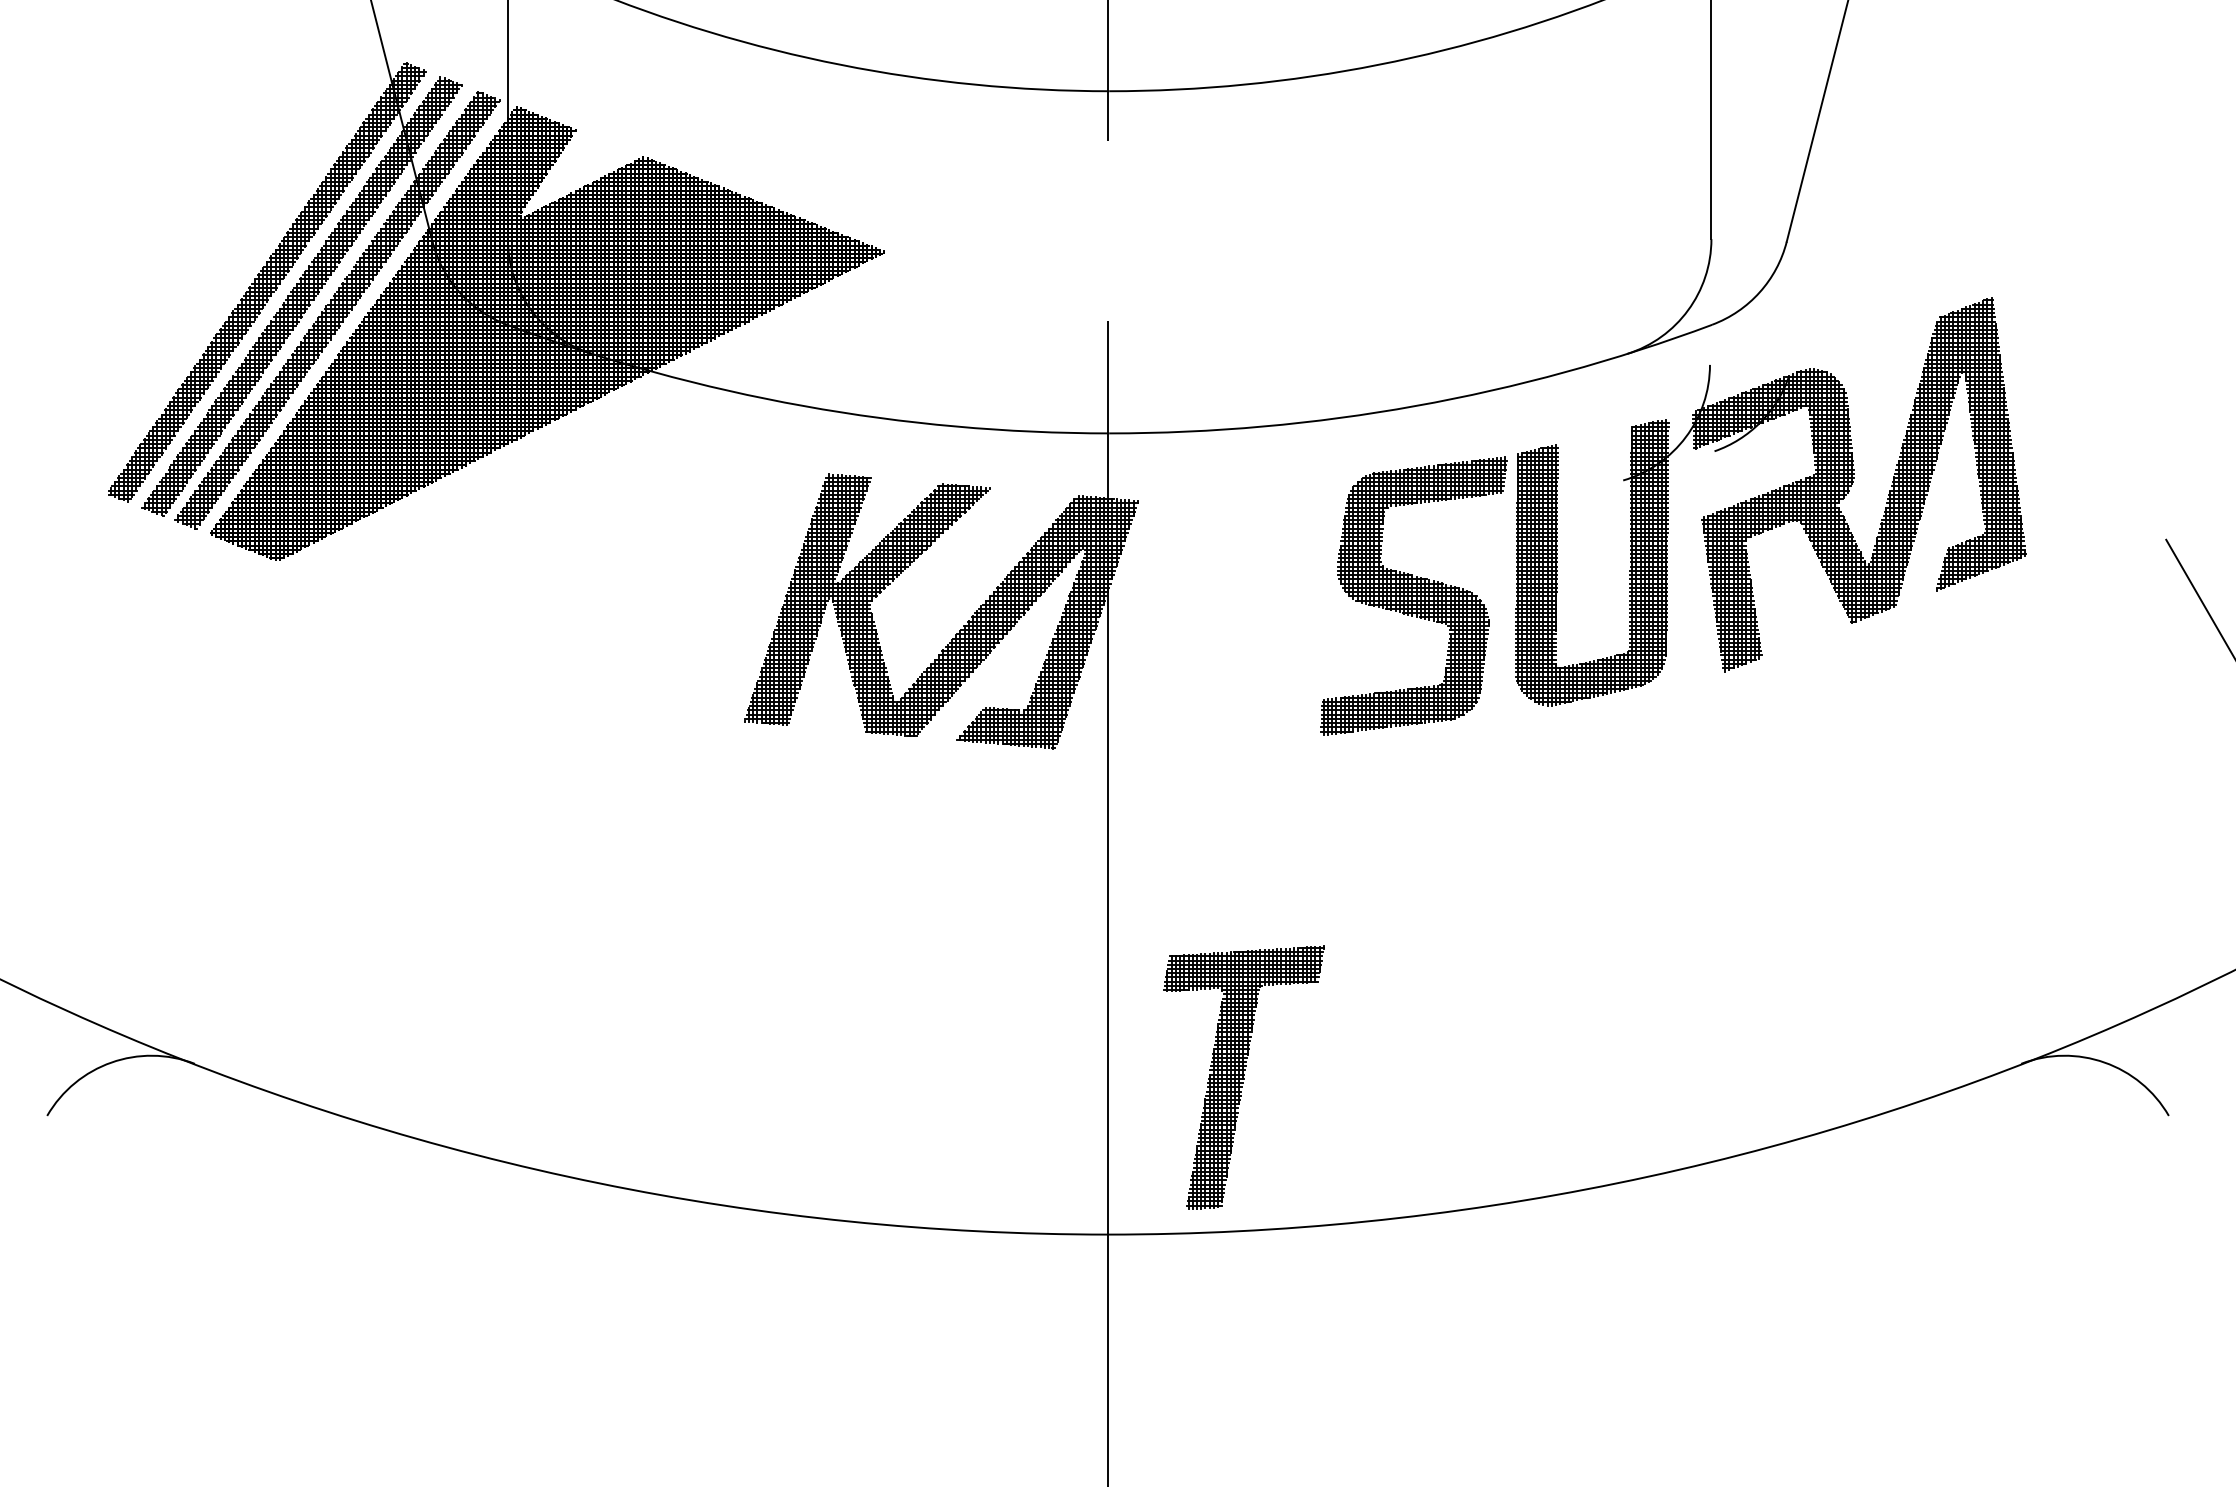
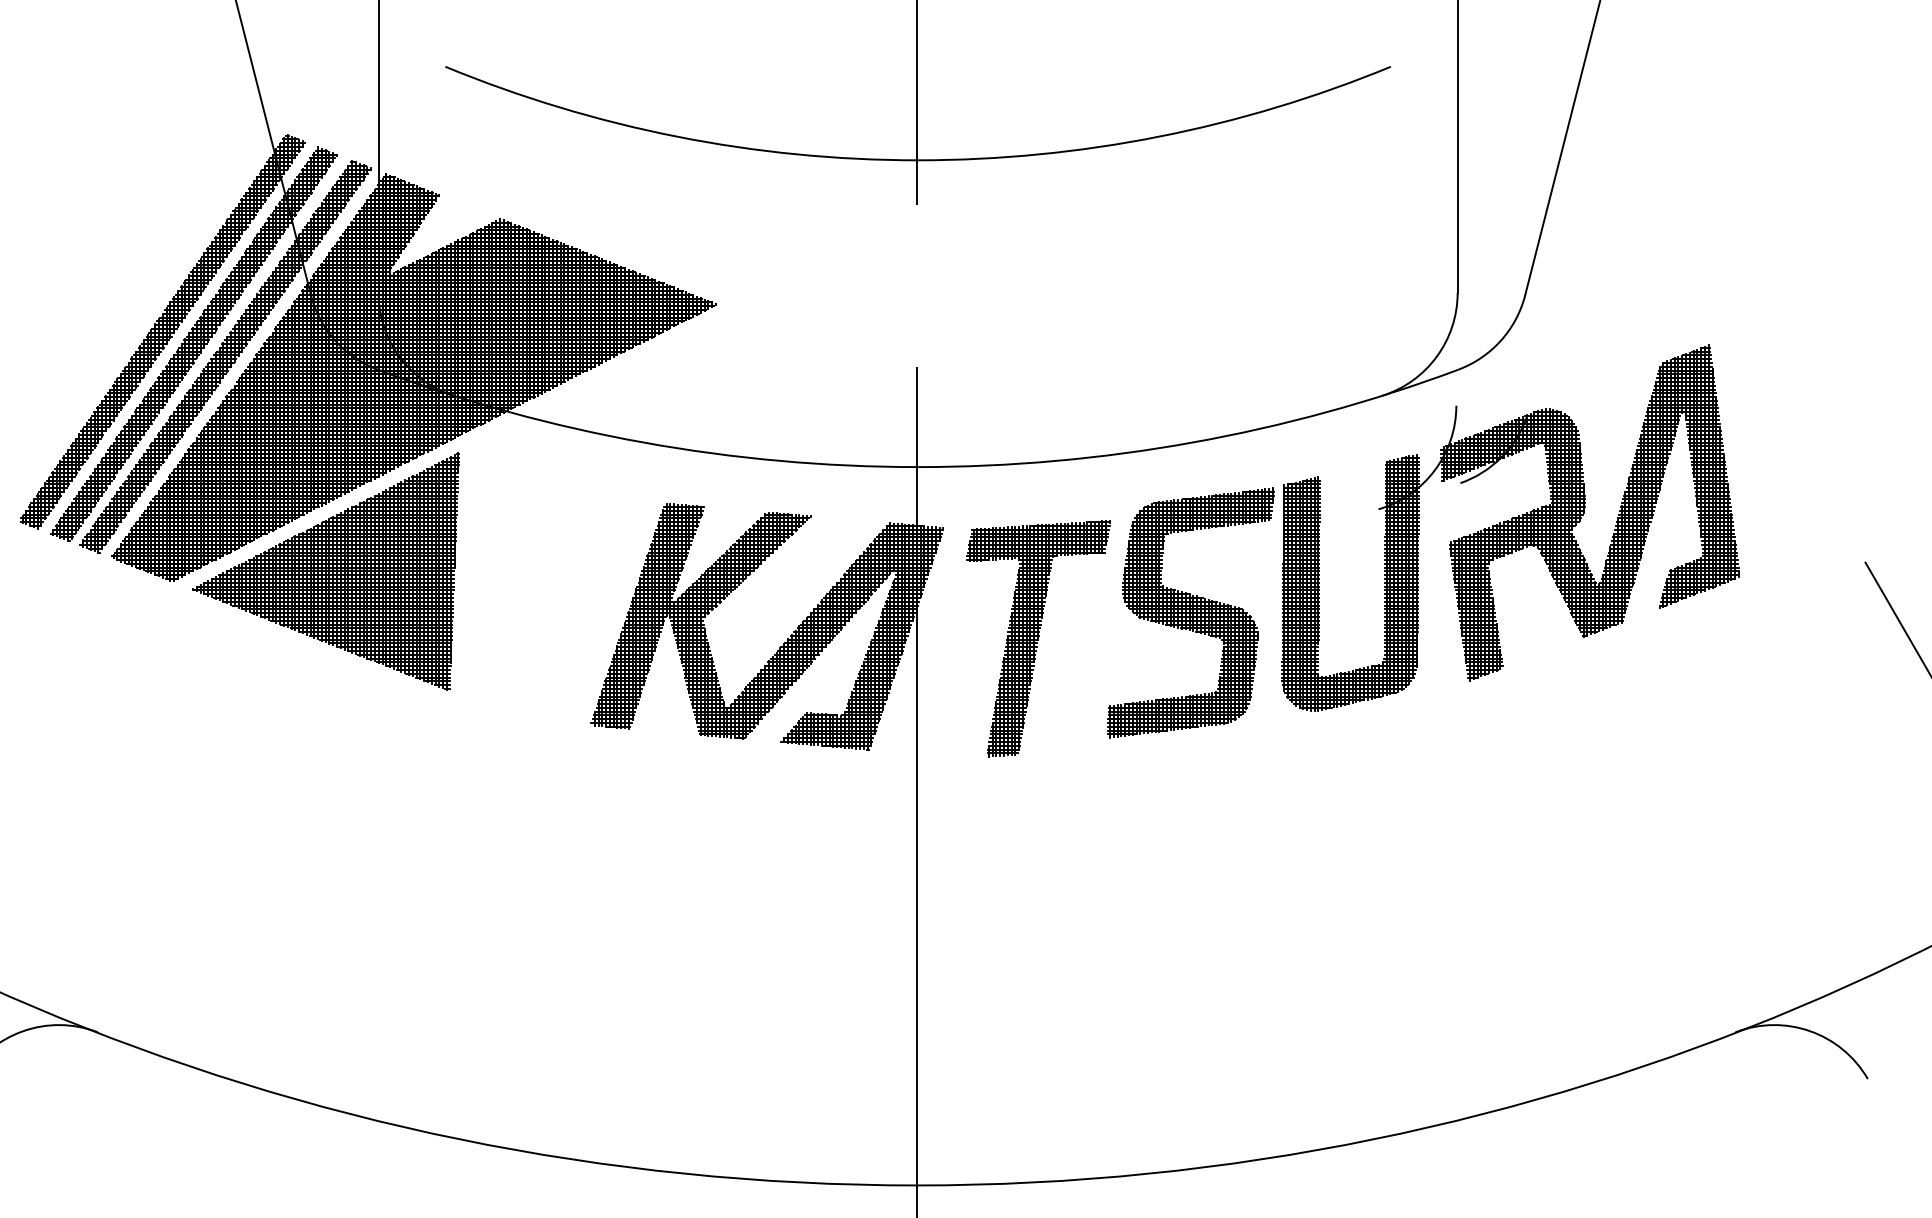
part: (449, 549) -> (326, 571), added
part: (1243, 1077) -> (1038, 638), moved

